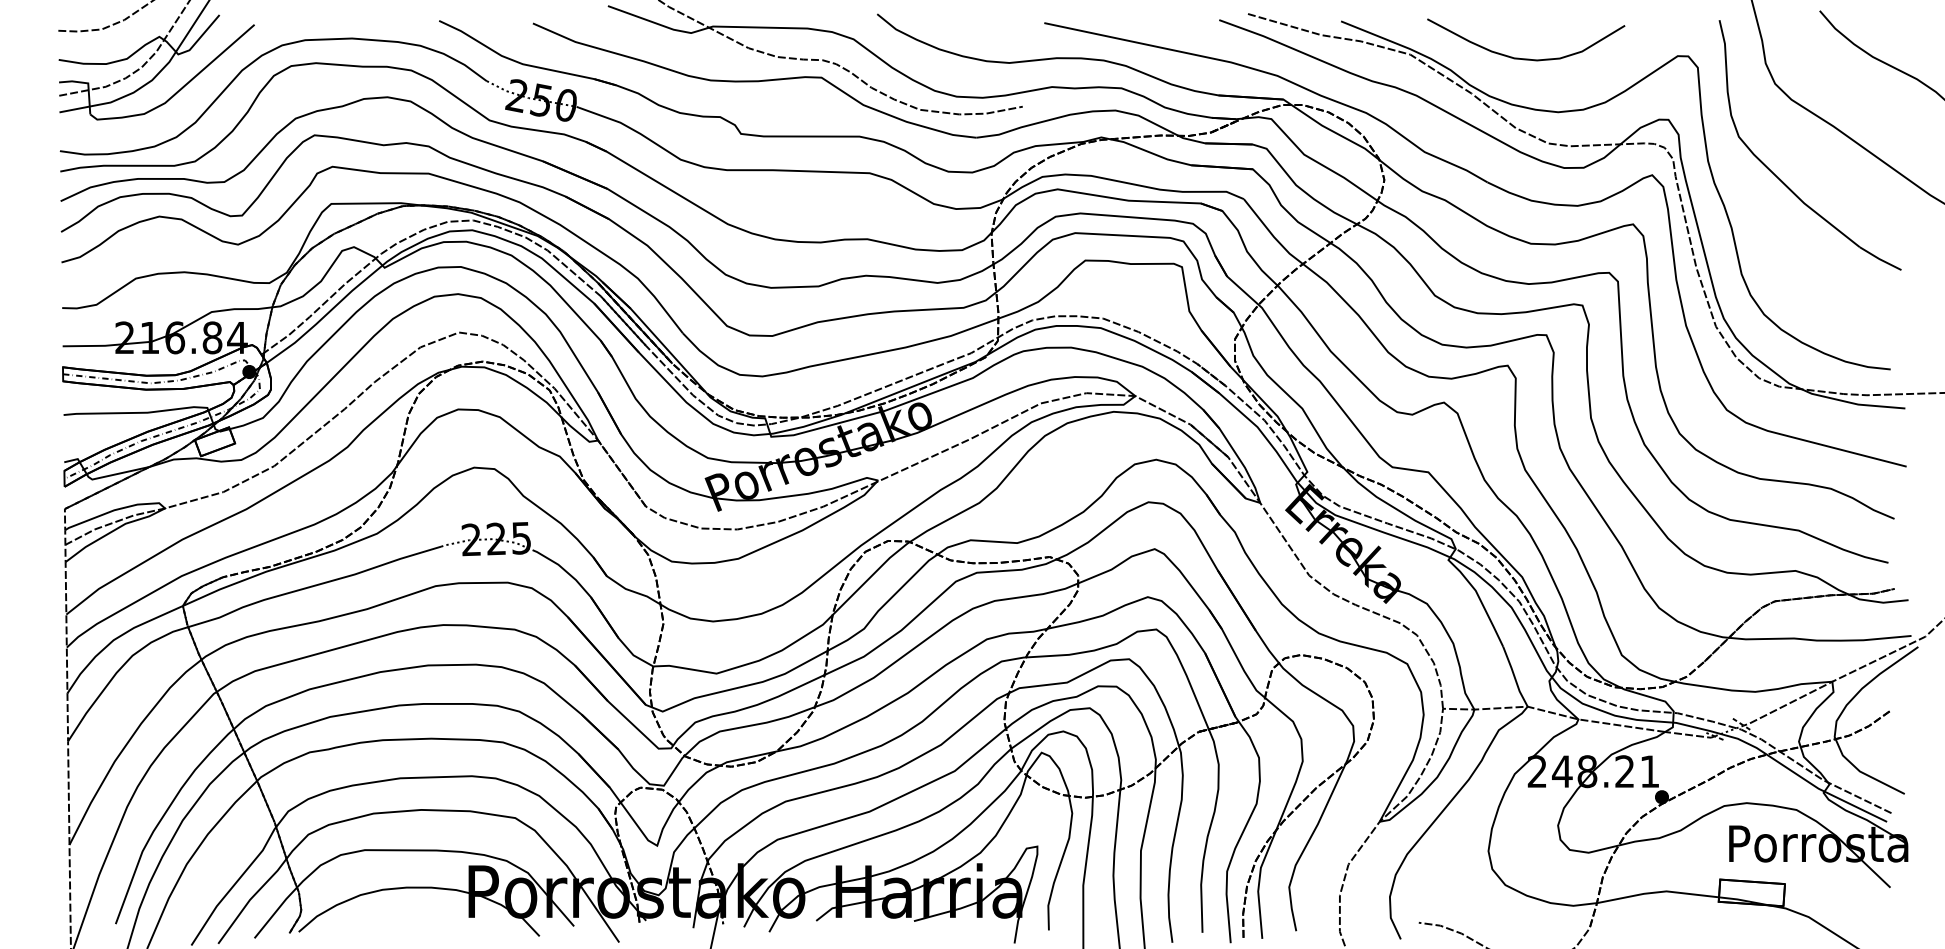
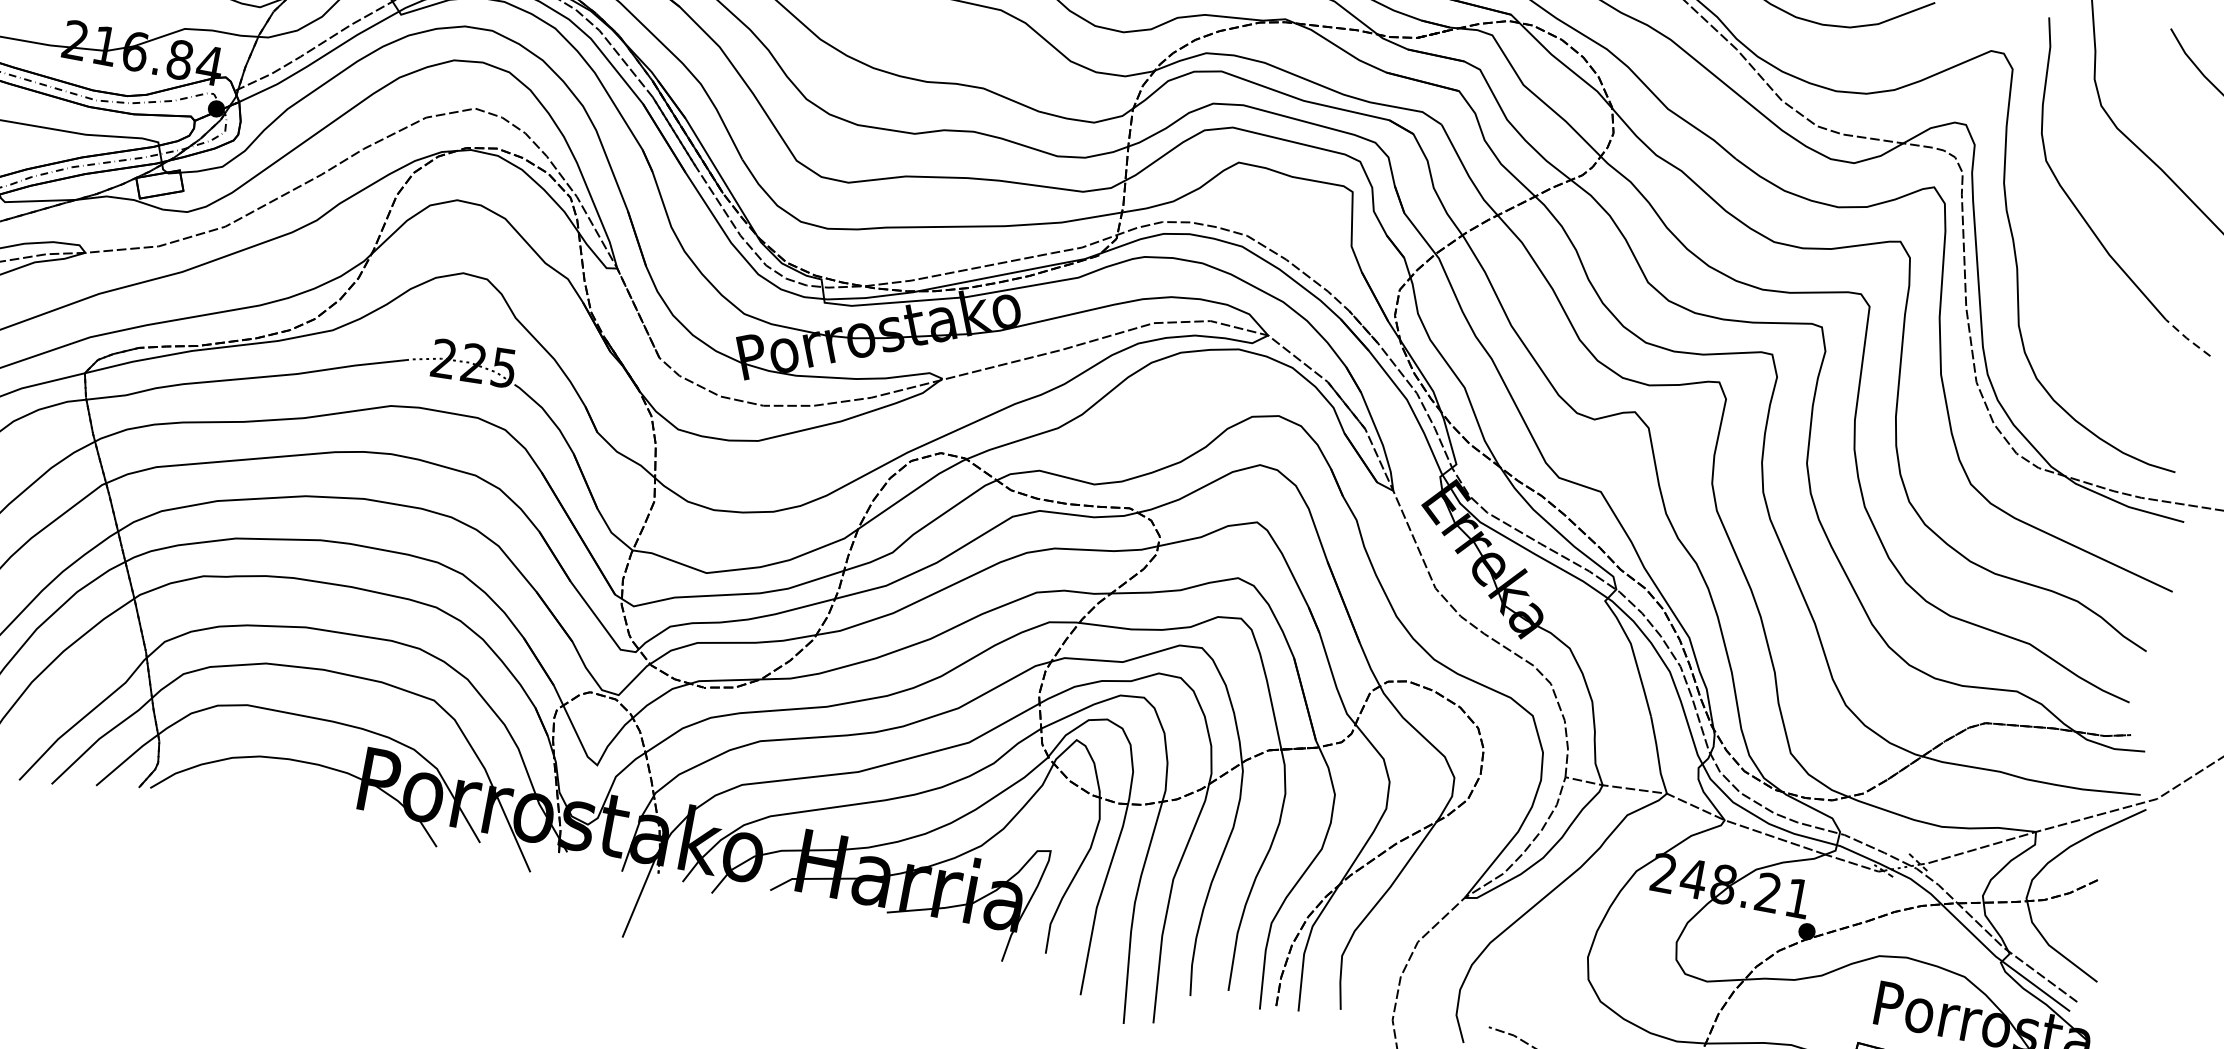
line: (1879, 259) -> (2186, 338), solid -> dashed

